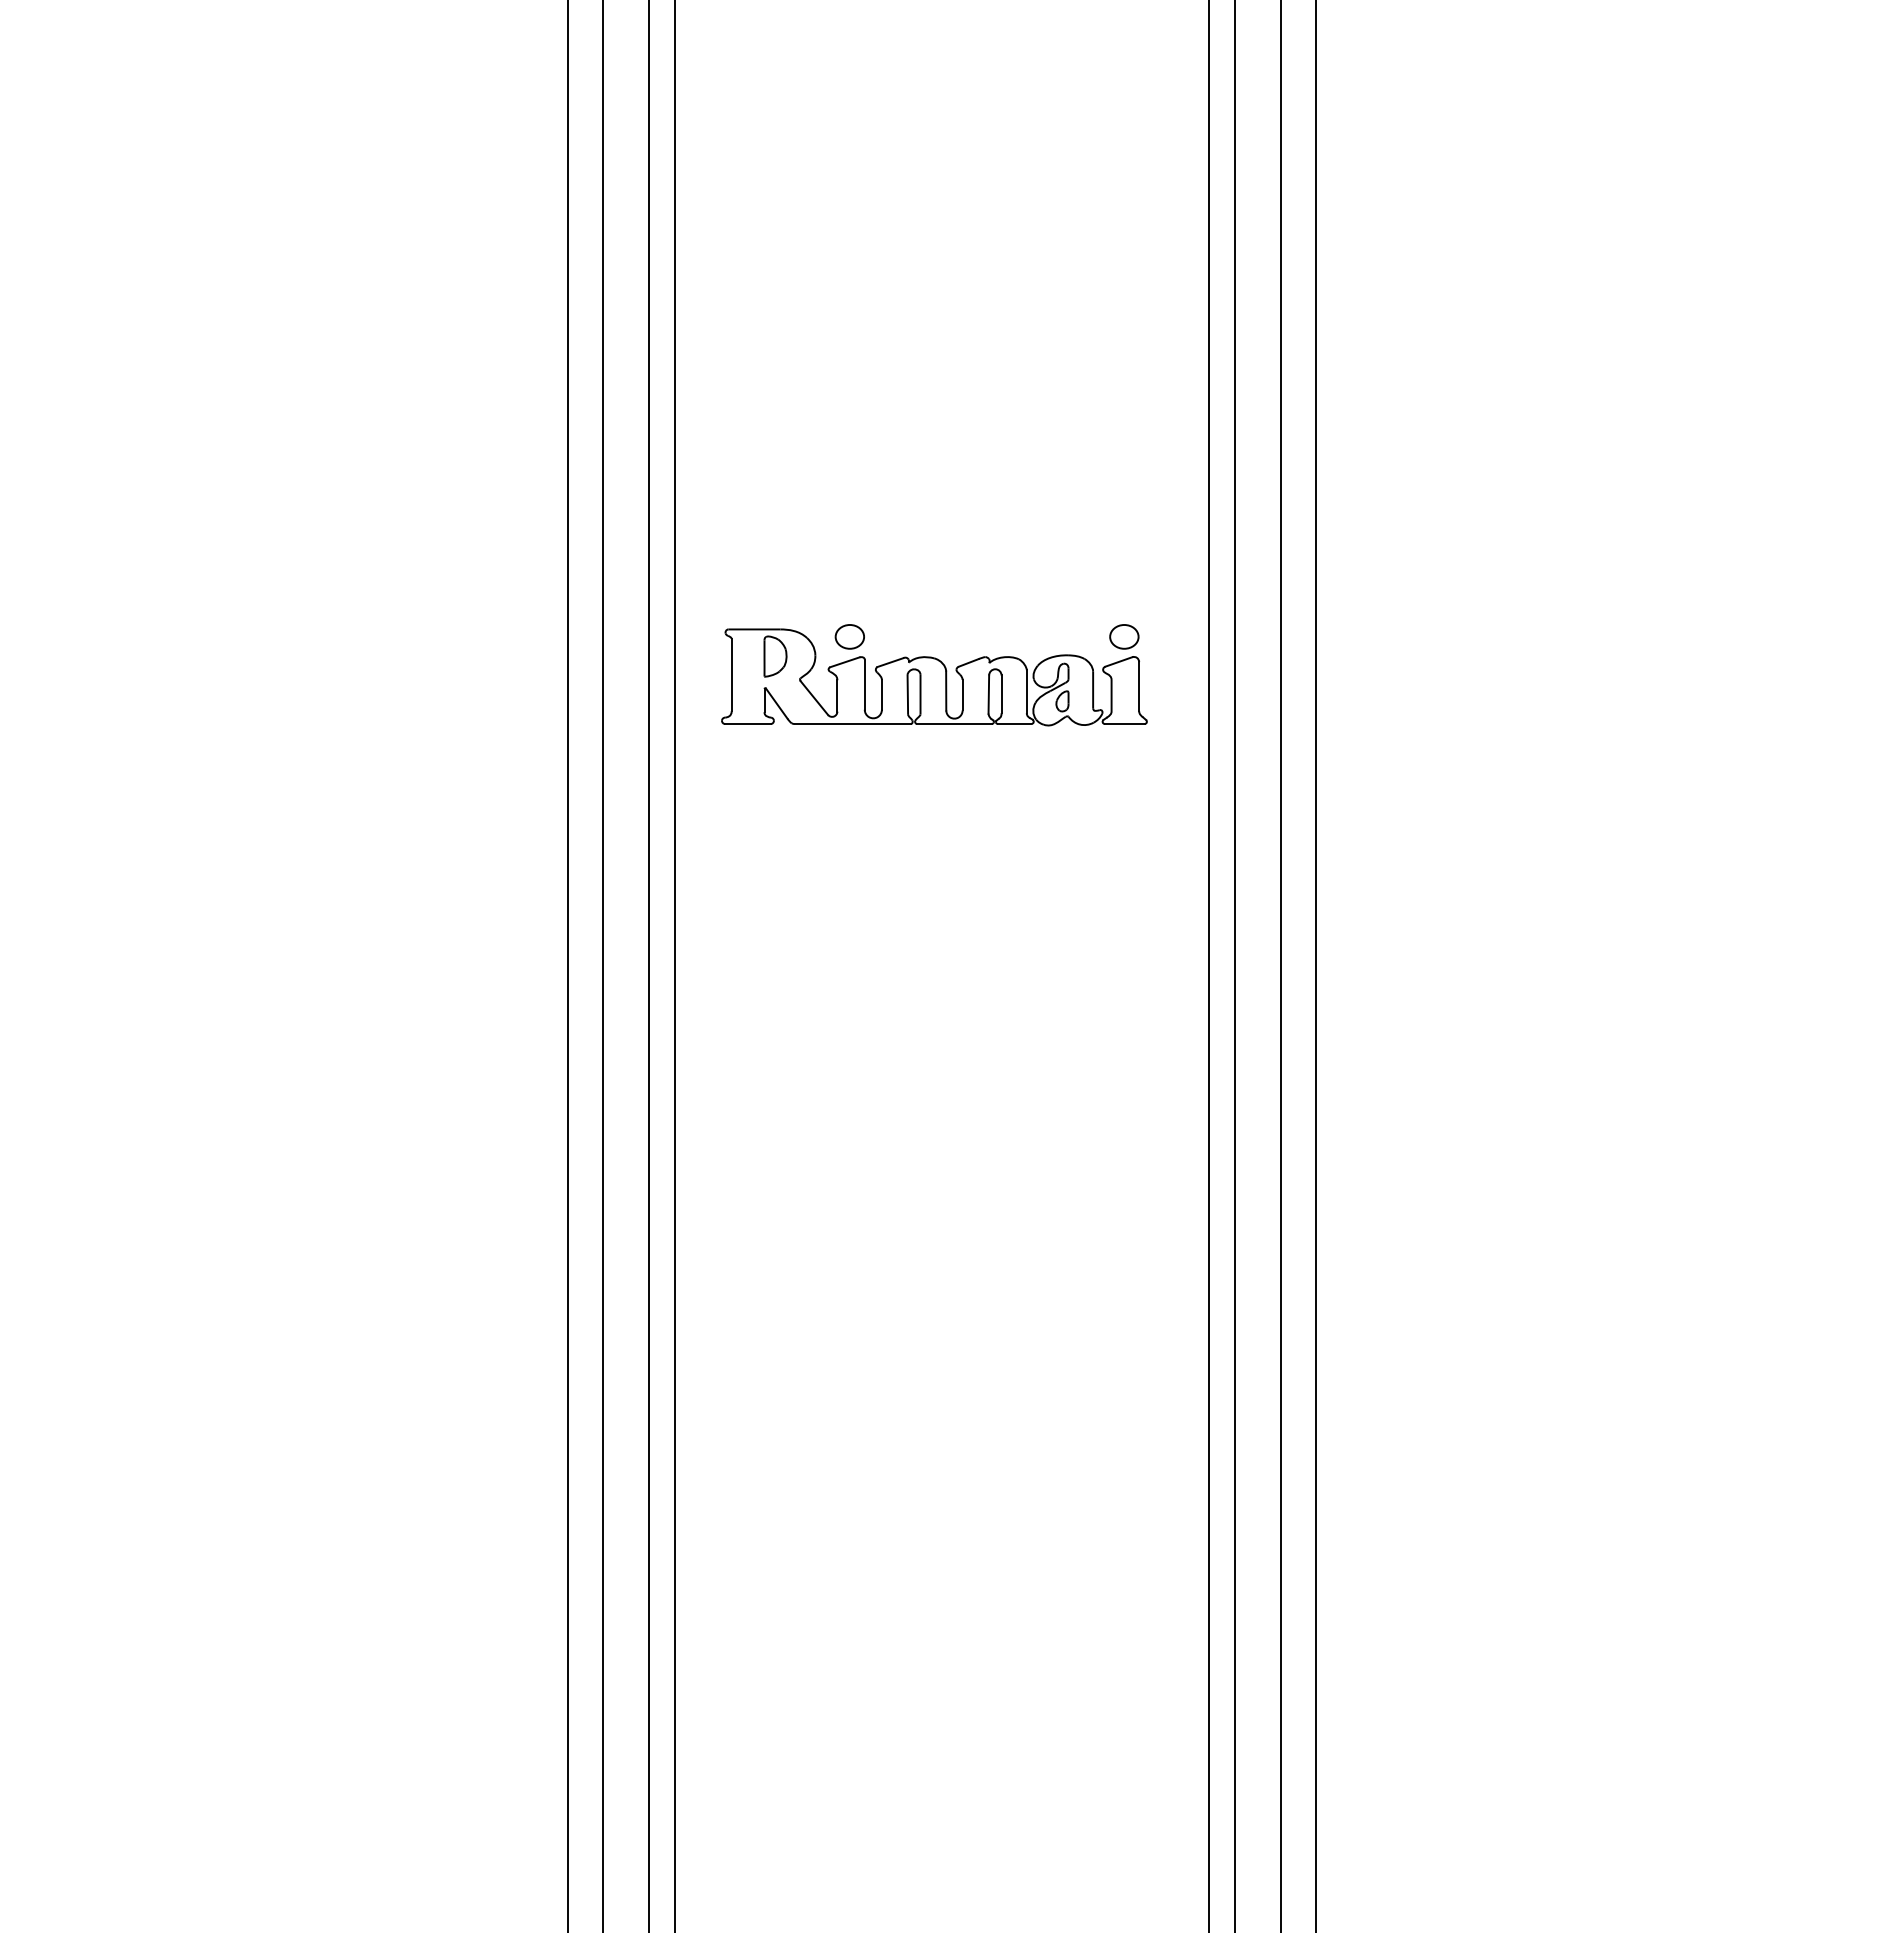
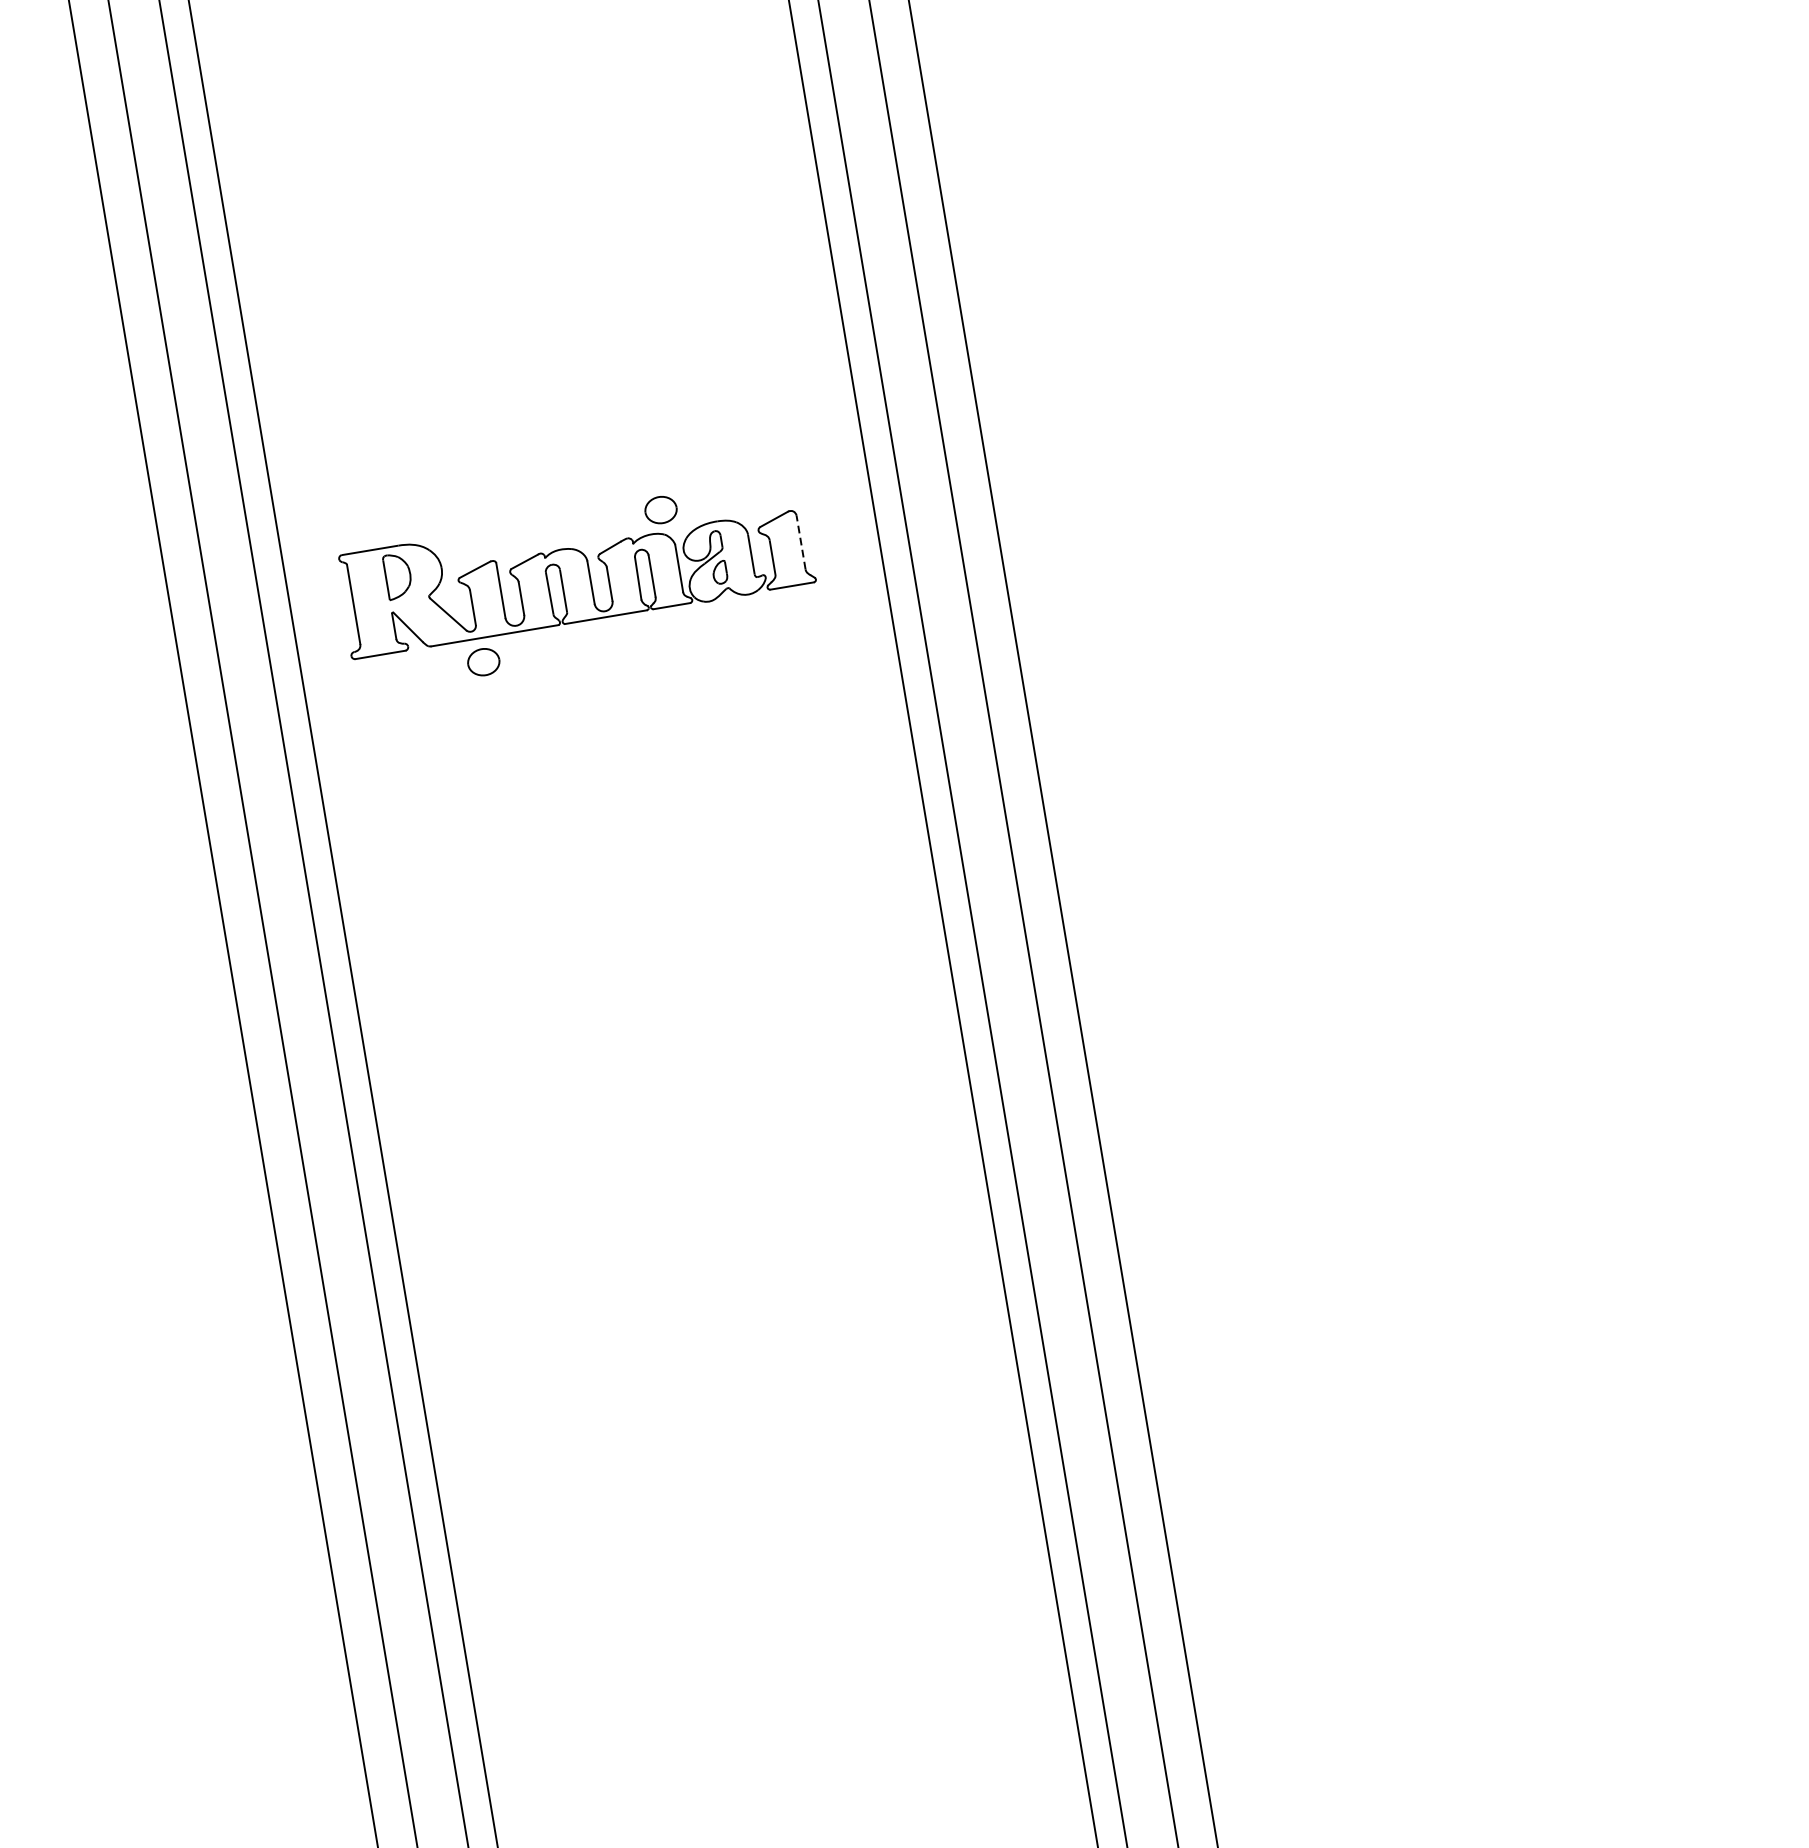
part: (849, 636) -> (483, 661), moved
part: (1124, 636) -> (661, 509), moved
line: (1139, 686) -> (801, 542), solid -> dashed

